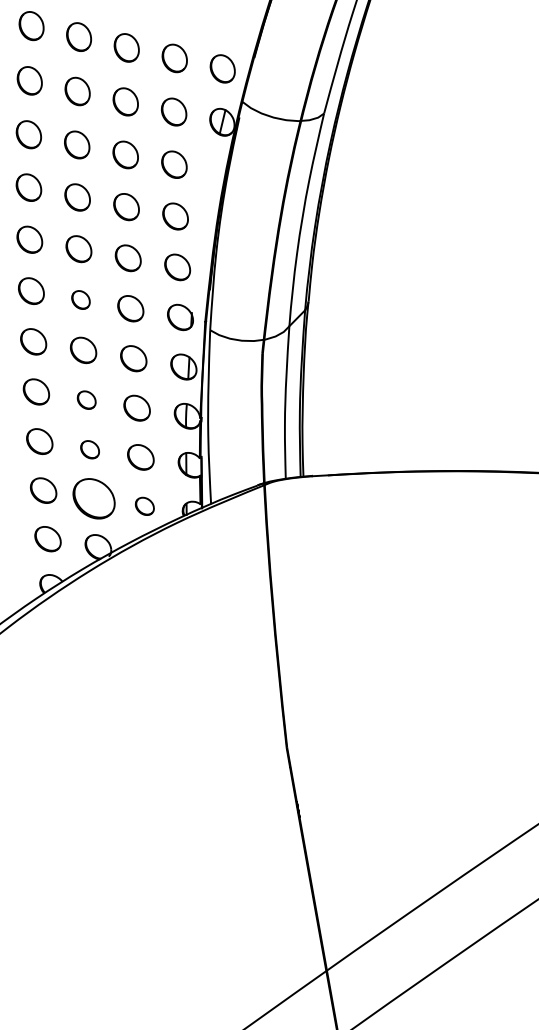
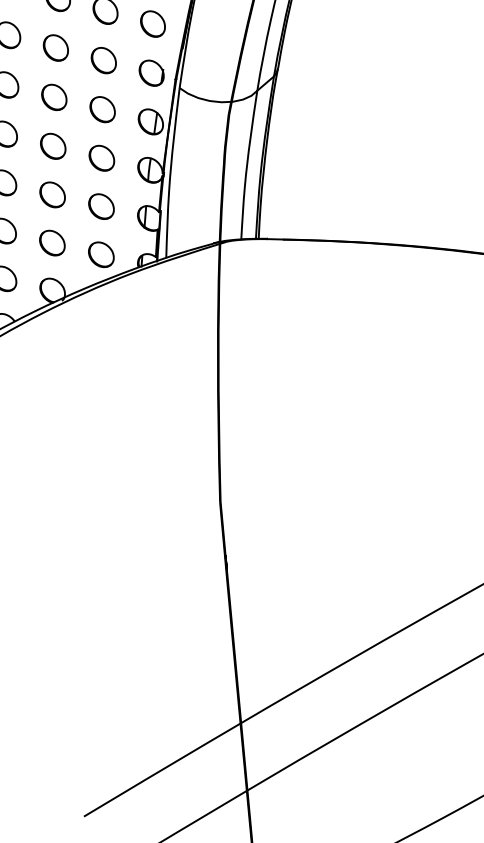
part: (80, 299) -> (55, 47), size x1.43
part: (86, 399) -> (53, 145), size x1.43
part: (89, 449) -> (51, 194), size x1.43
part: (93, 498) -> (51, 242), size x0.62
part: (144, 506) -> (101, 254), size x1.43

